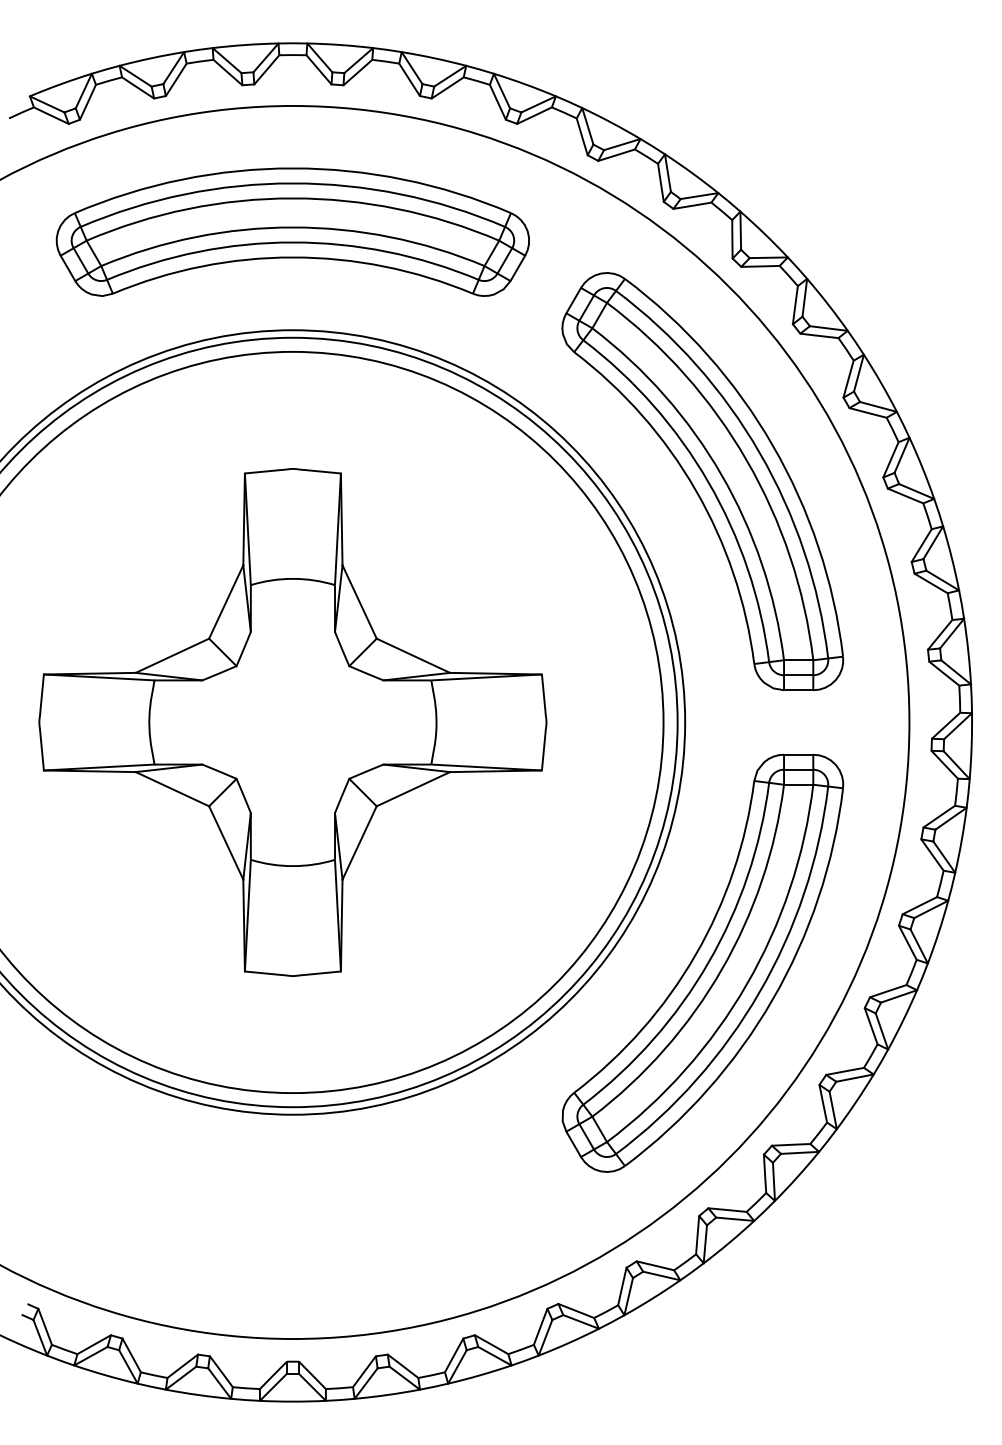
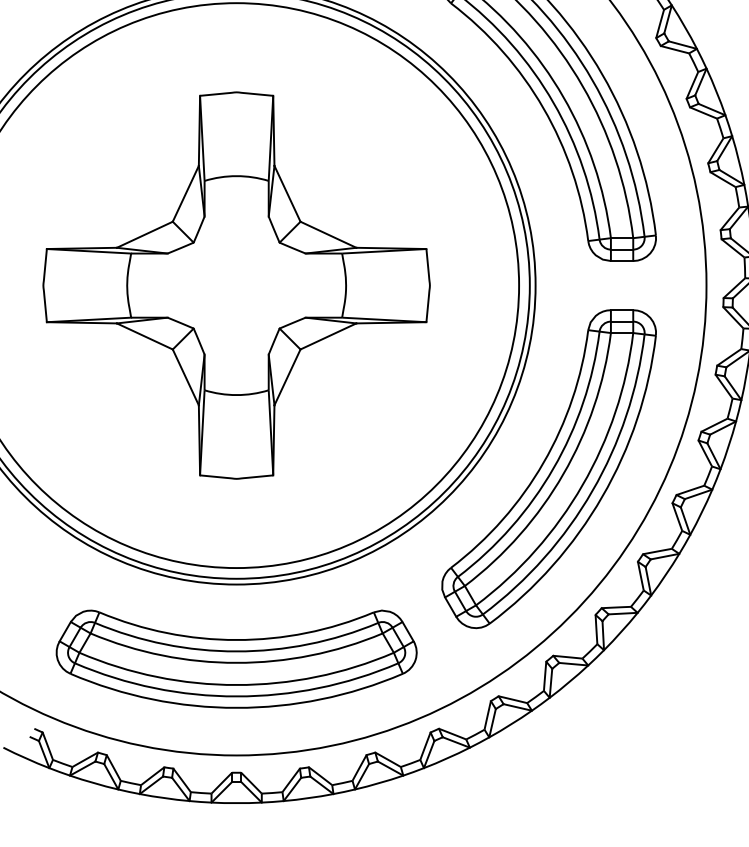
part: (292, 1212) -> (236, 659), added

